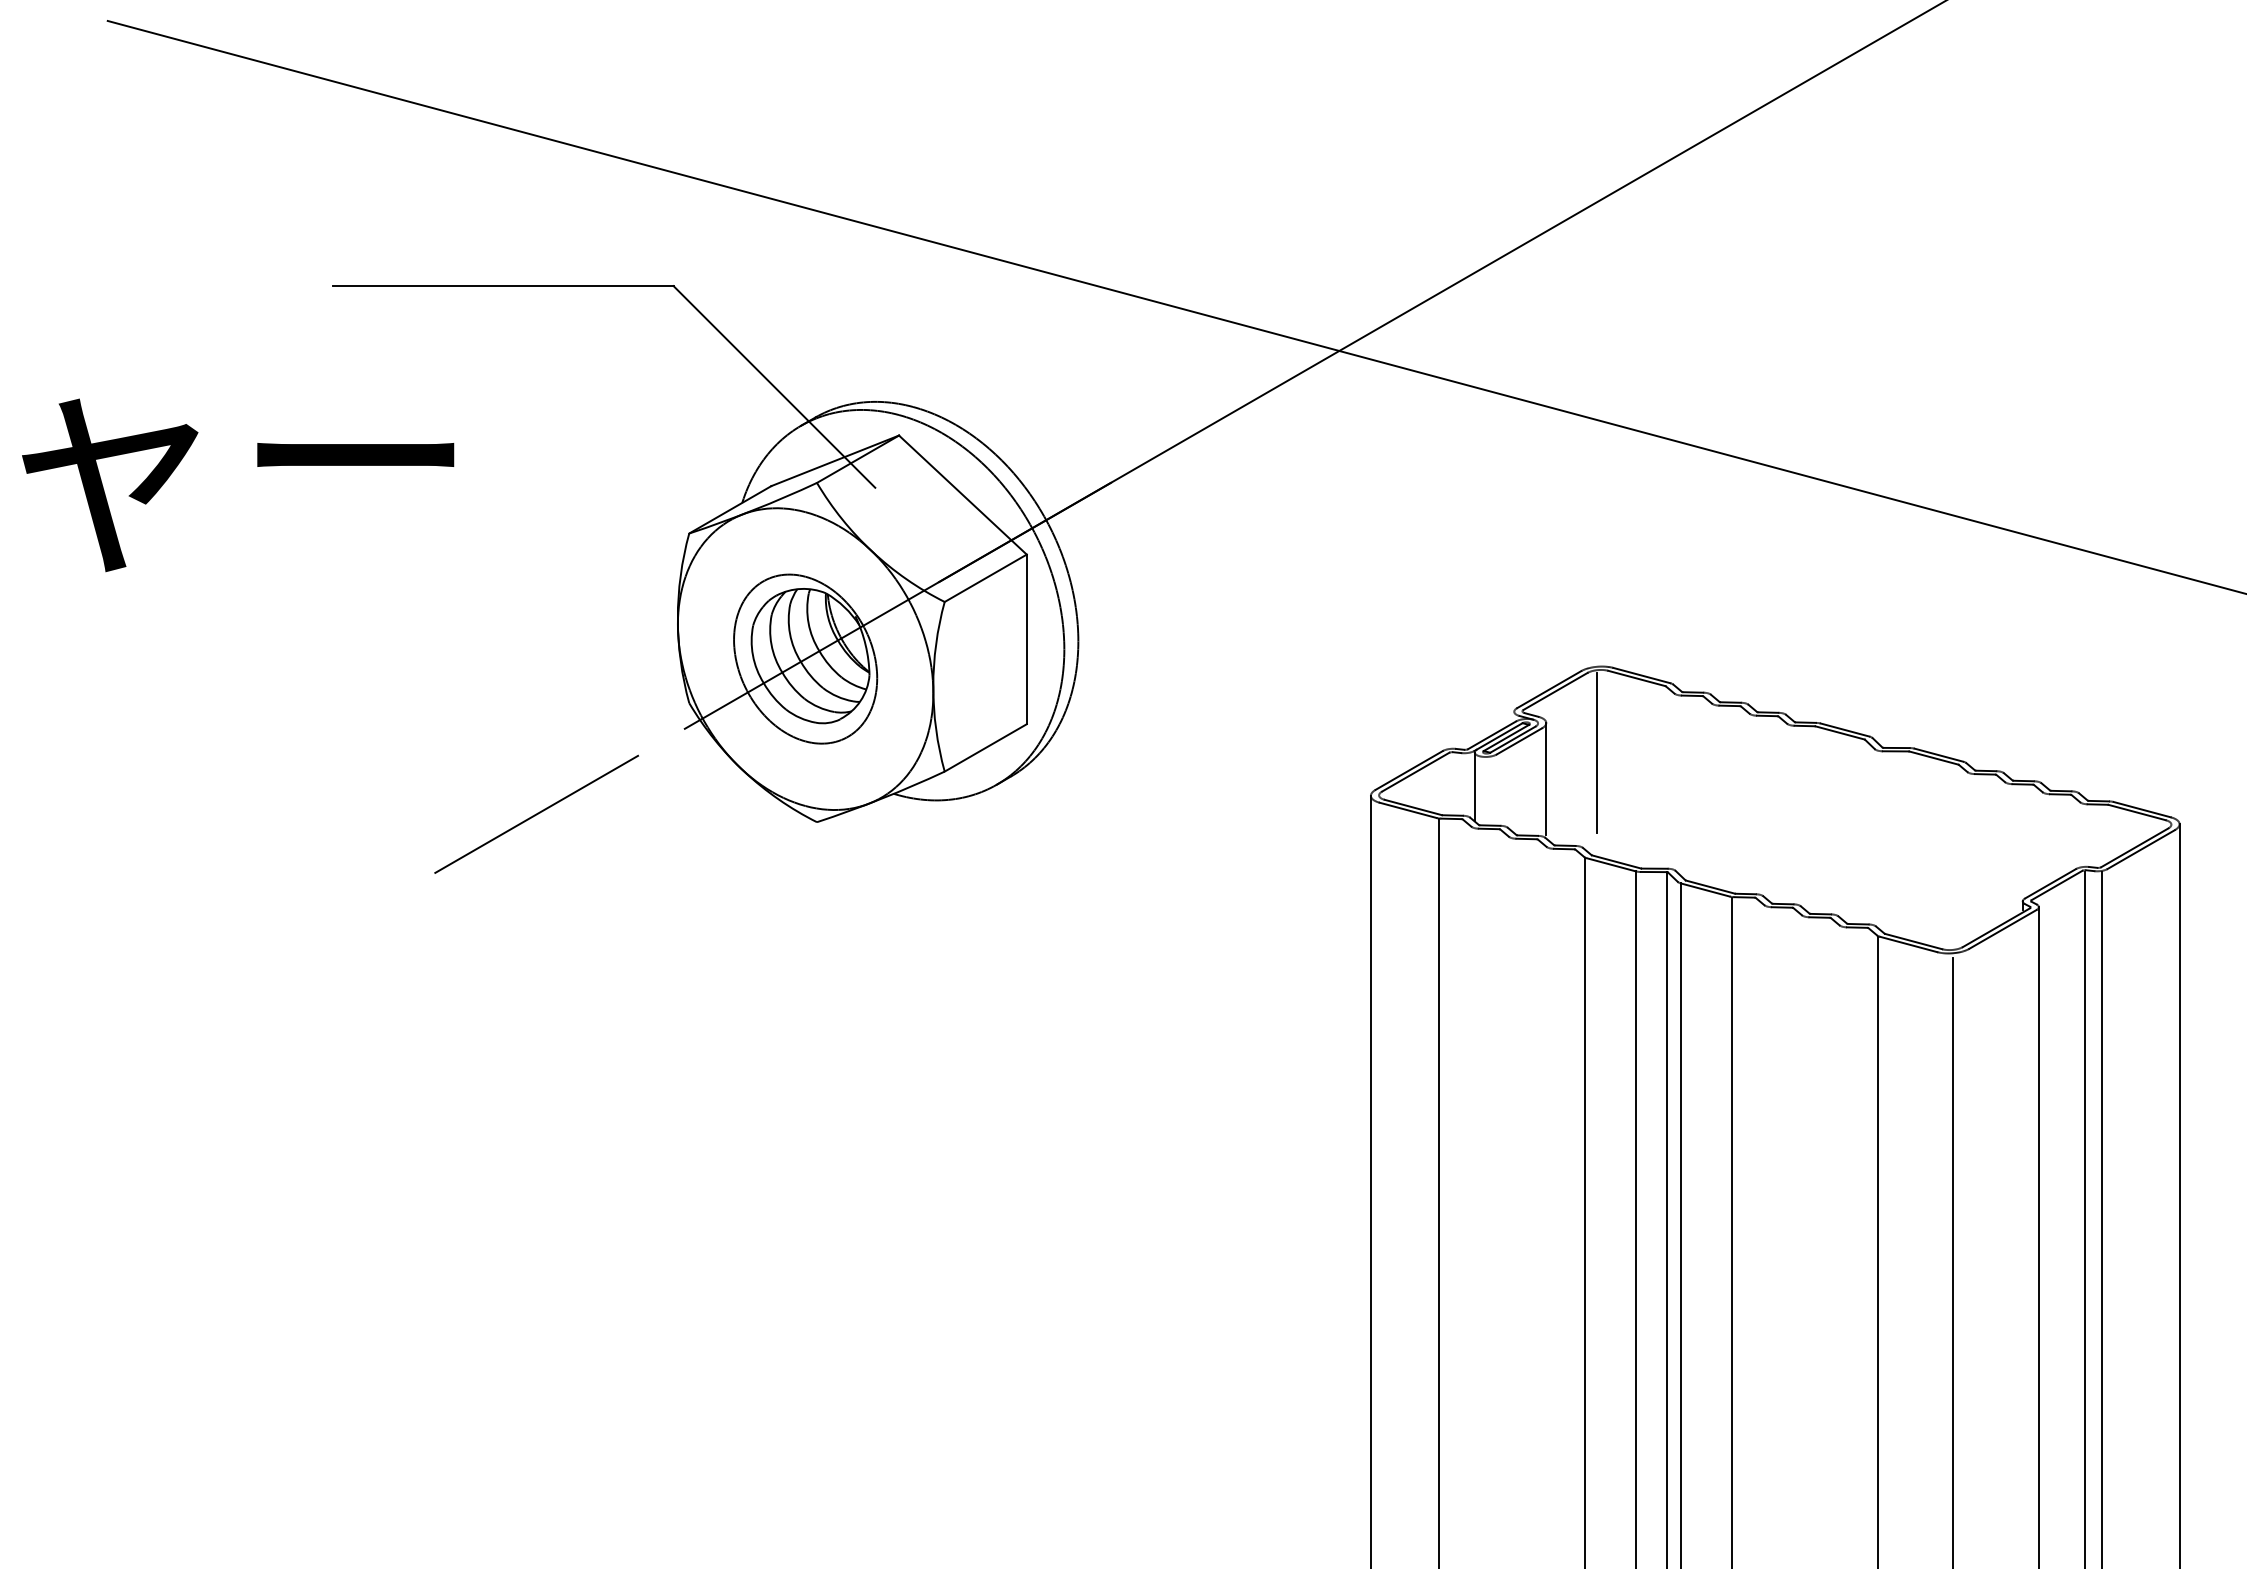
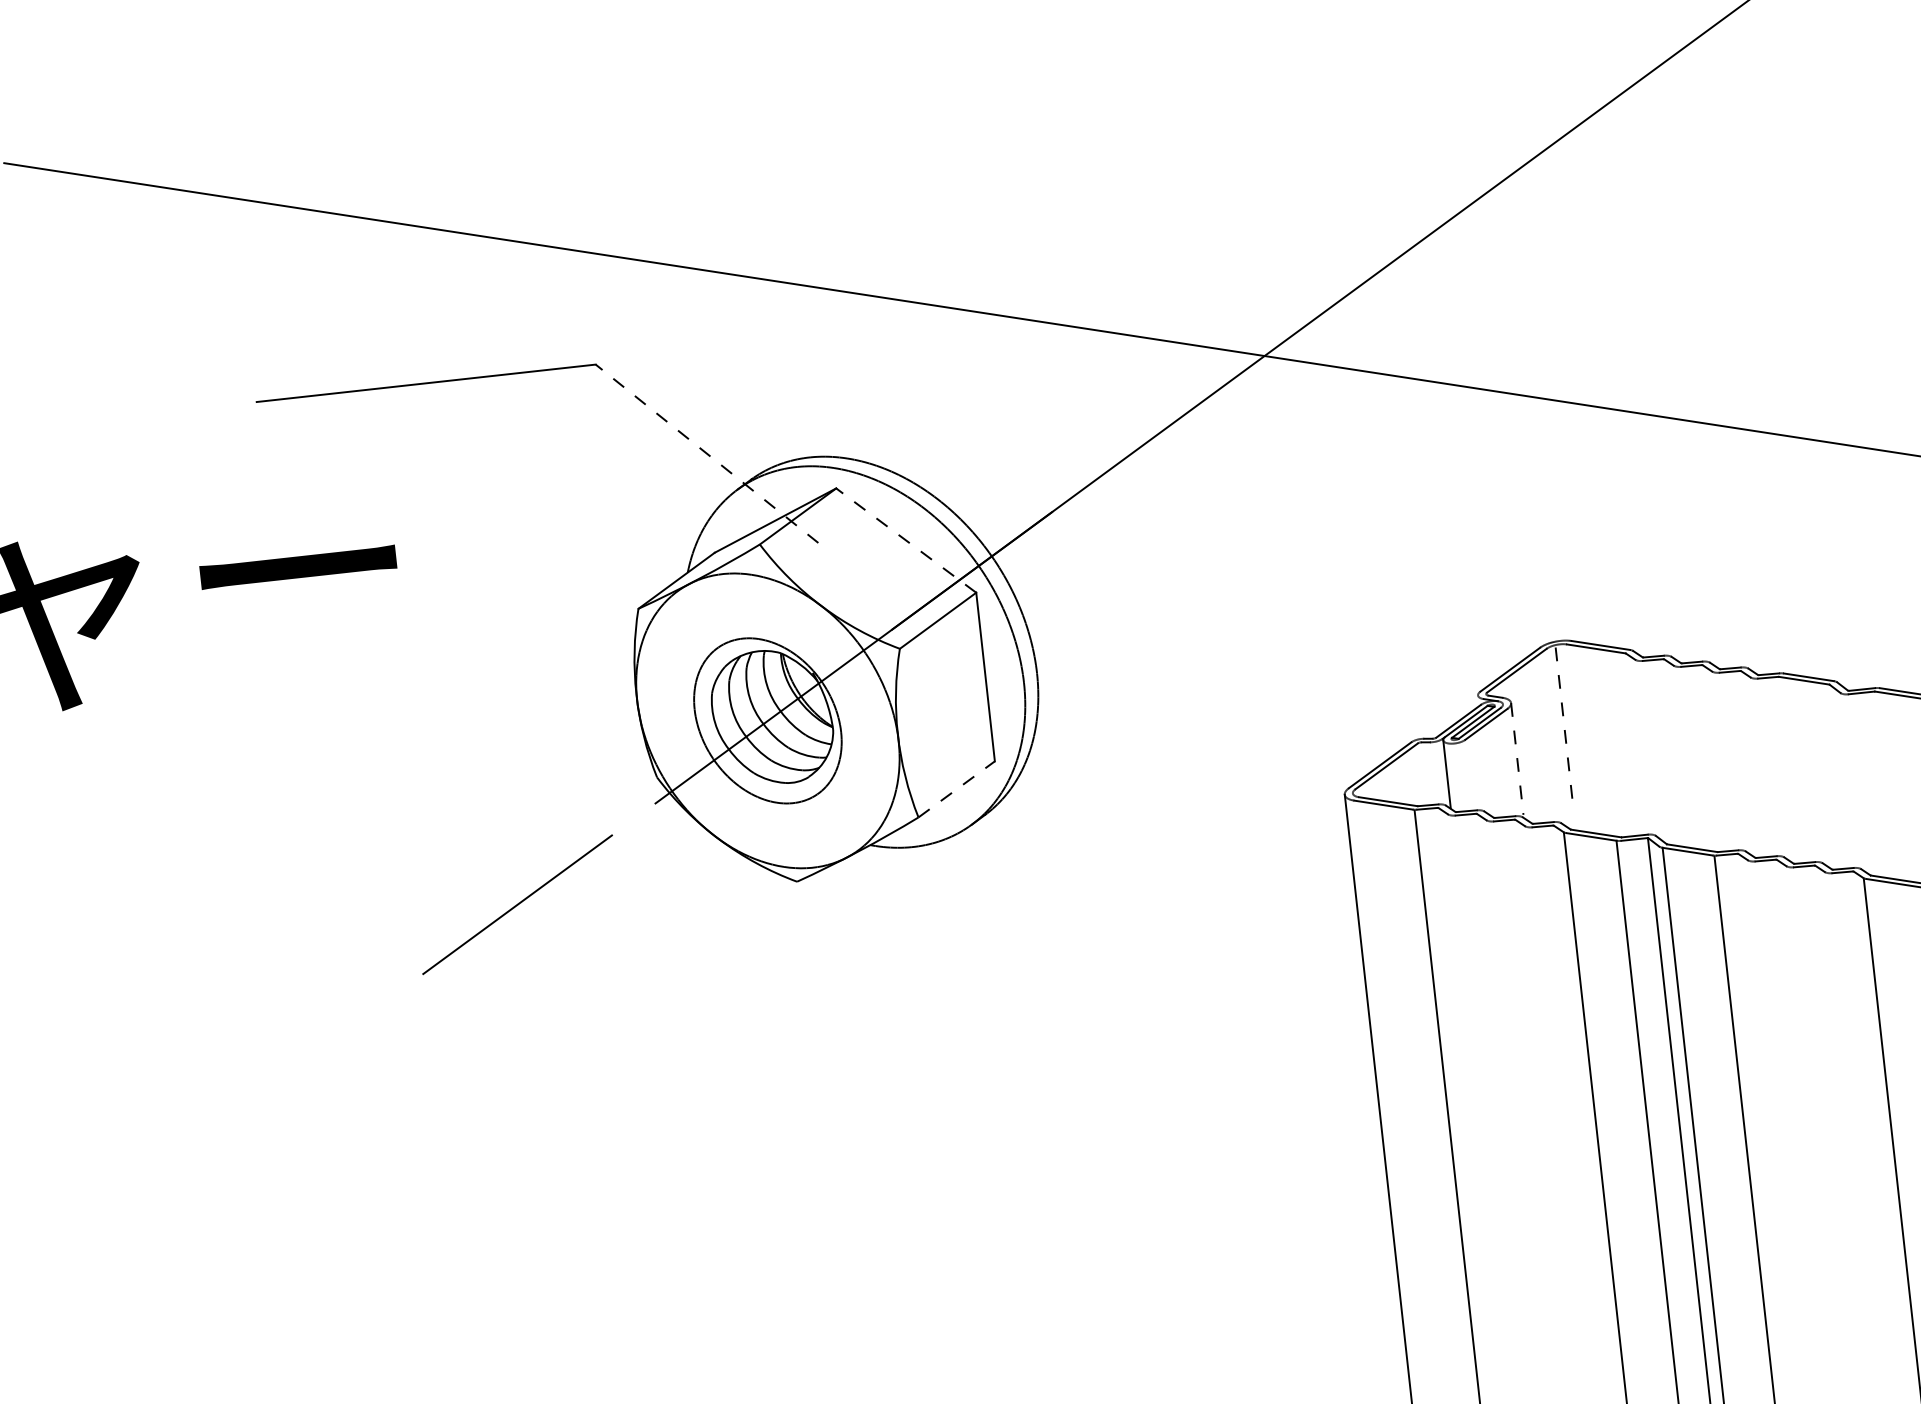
line: (774, 386) -> (707, 453), solid -> dashed
line: (962, 494) -> (905, 540), solid -> dashed
line: (986, 747) -> (957, 788), solid -> dashed
line: (1596, 753) -> (1564, 727), solid -> dashed
line: (1546, 779) -> (1517, 759), solid -> dashed

